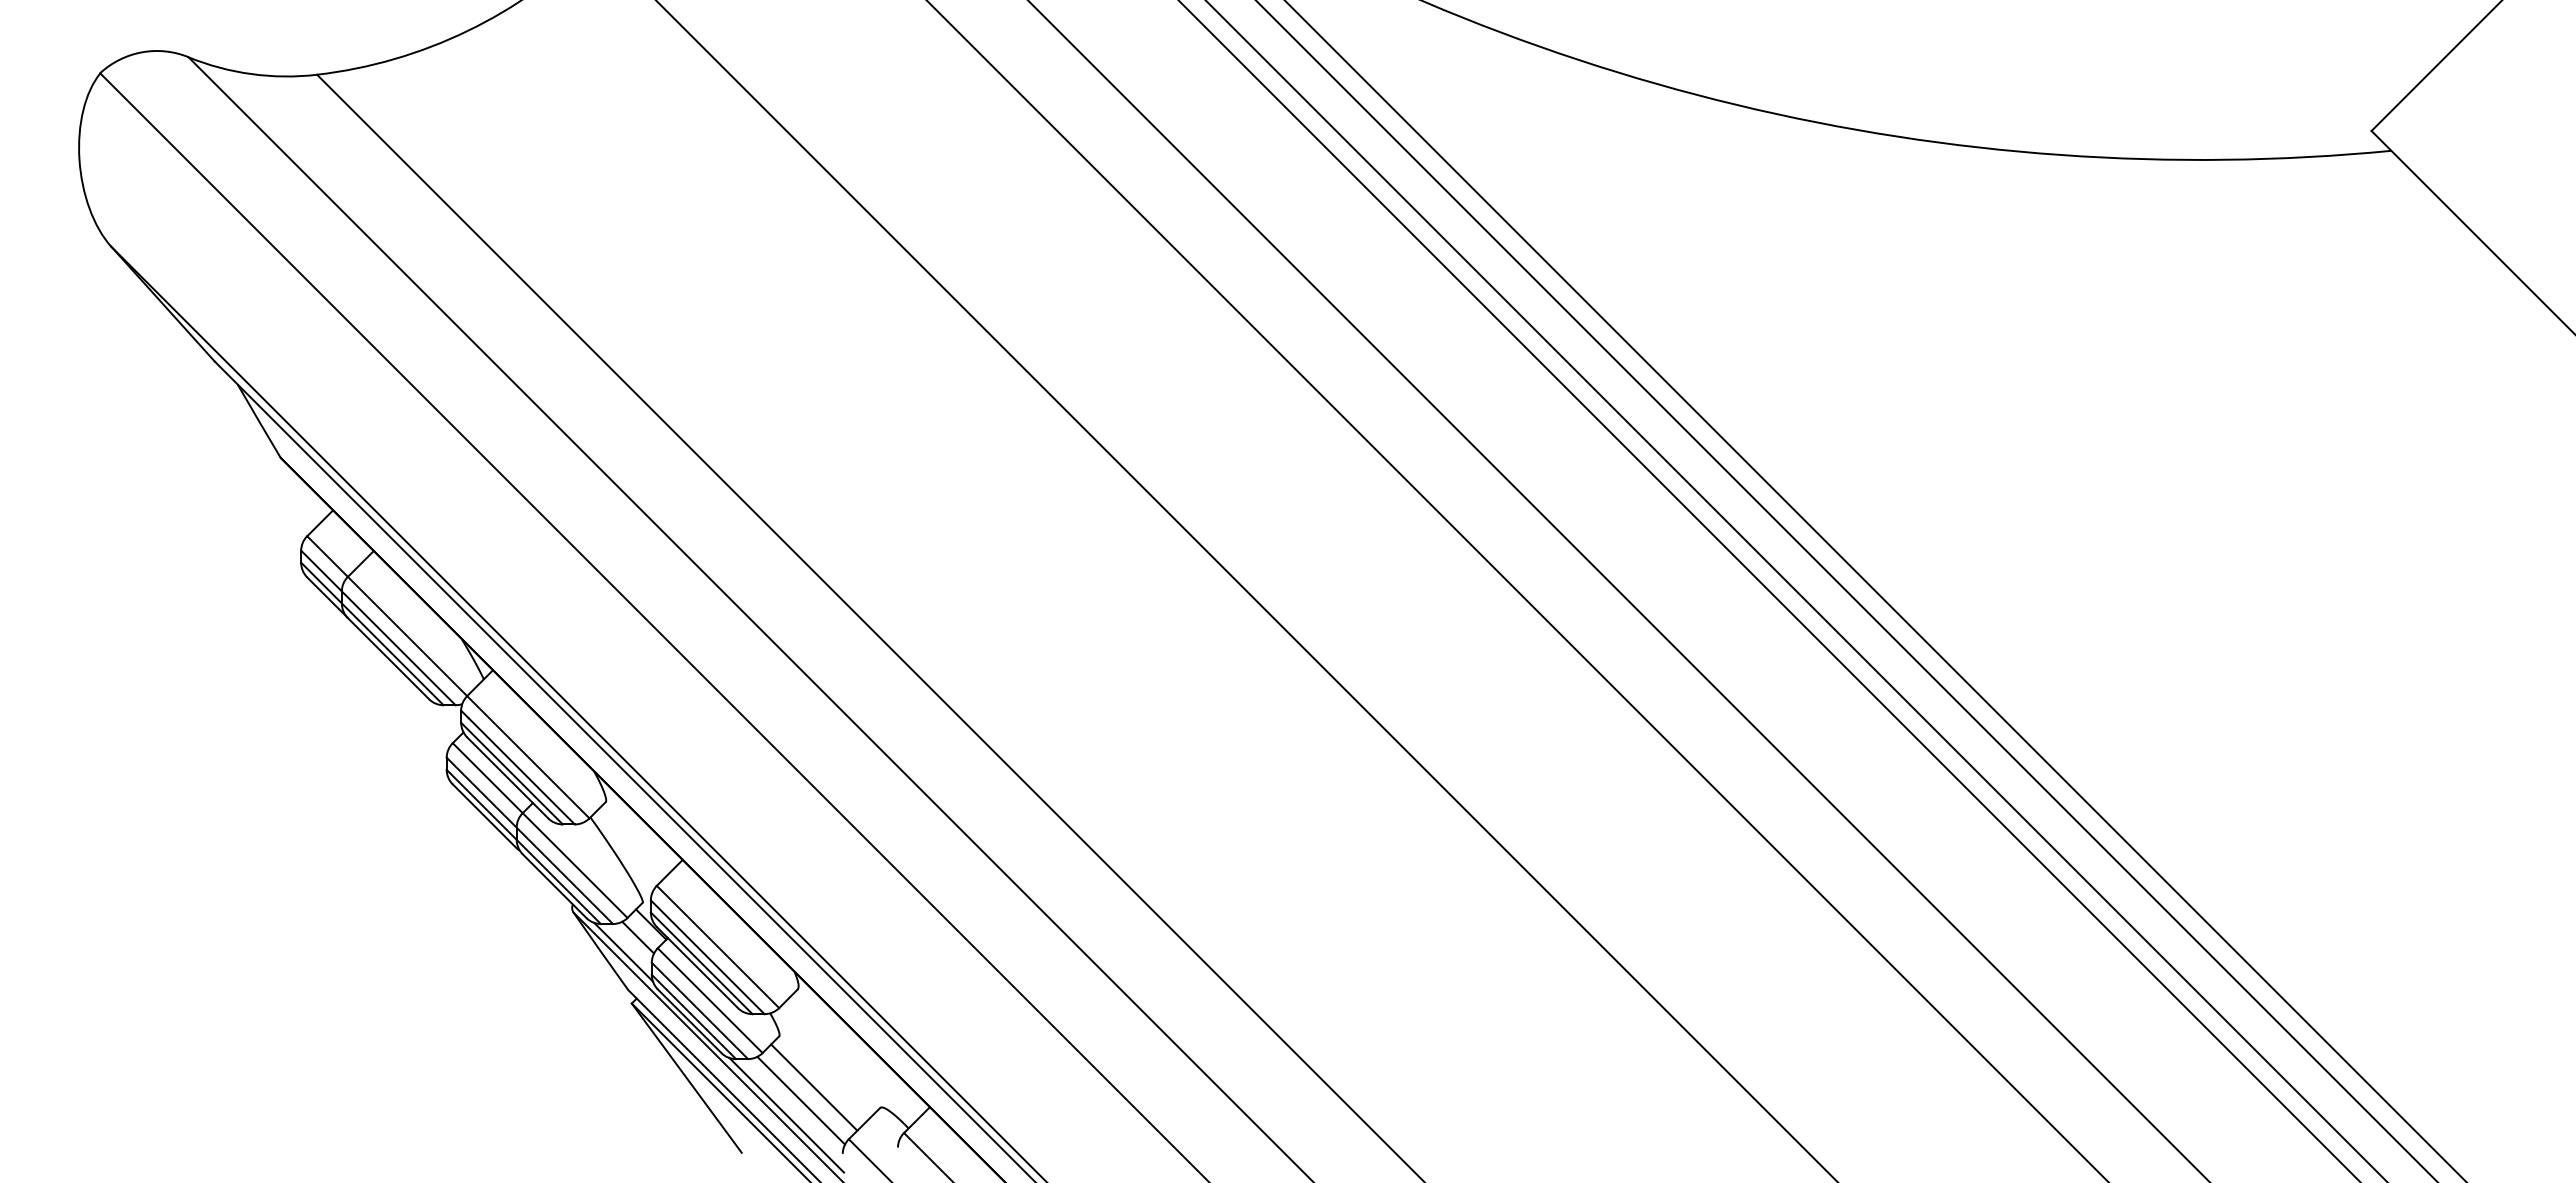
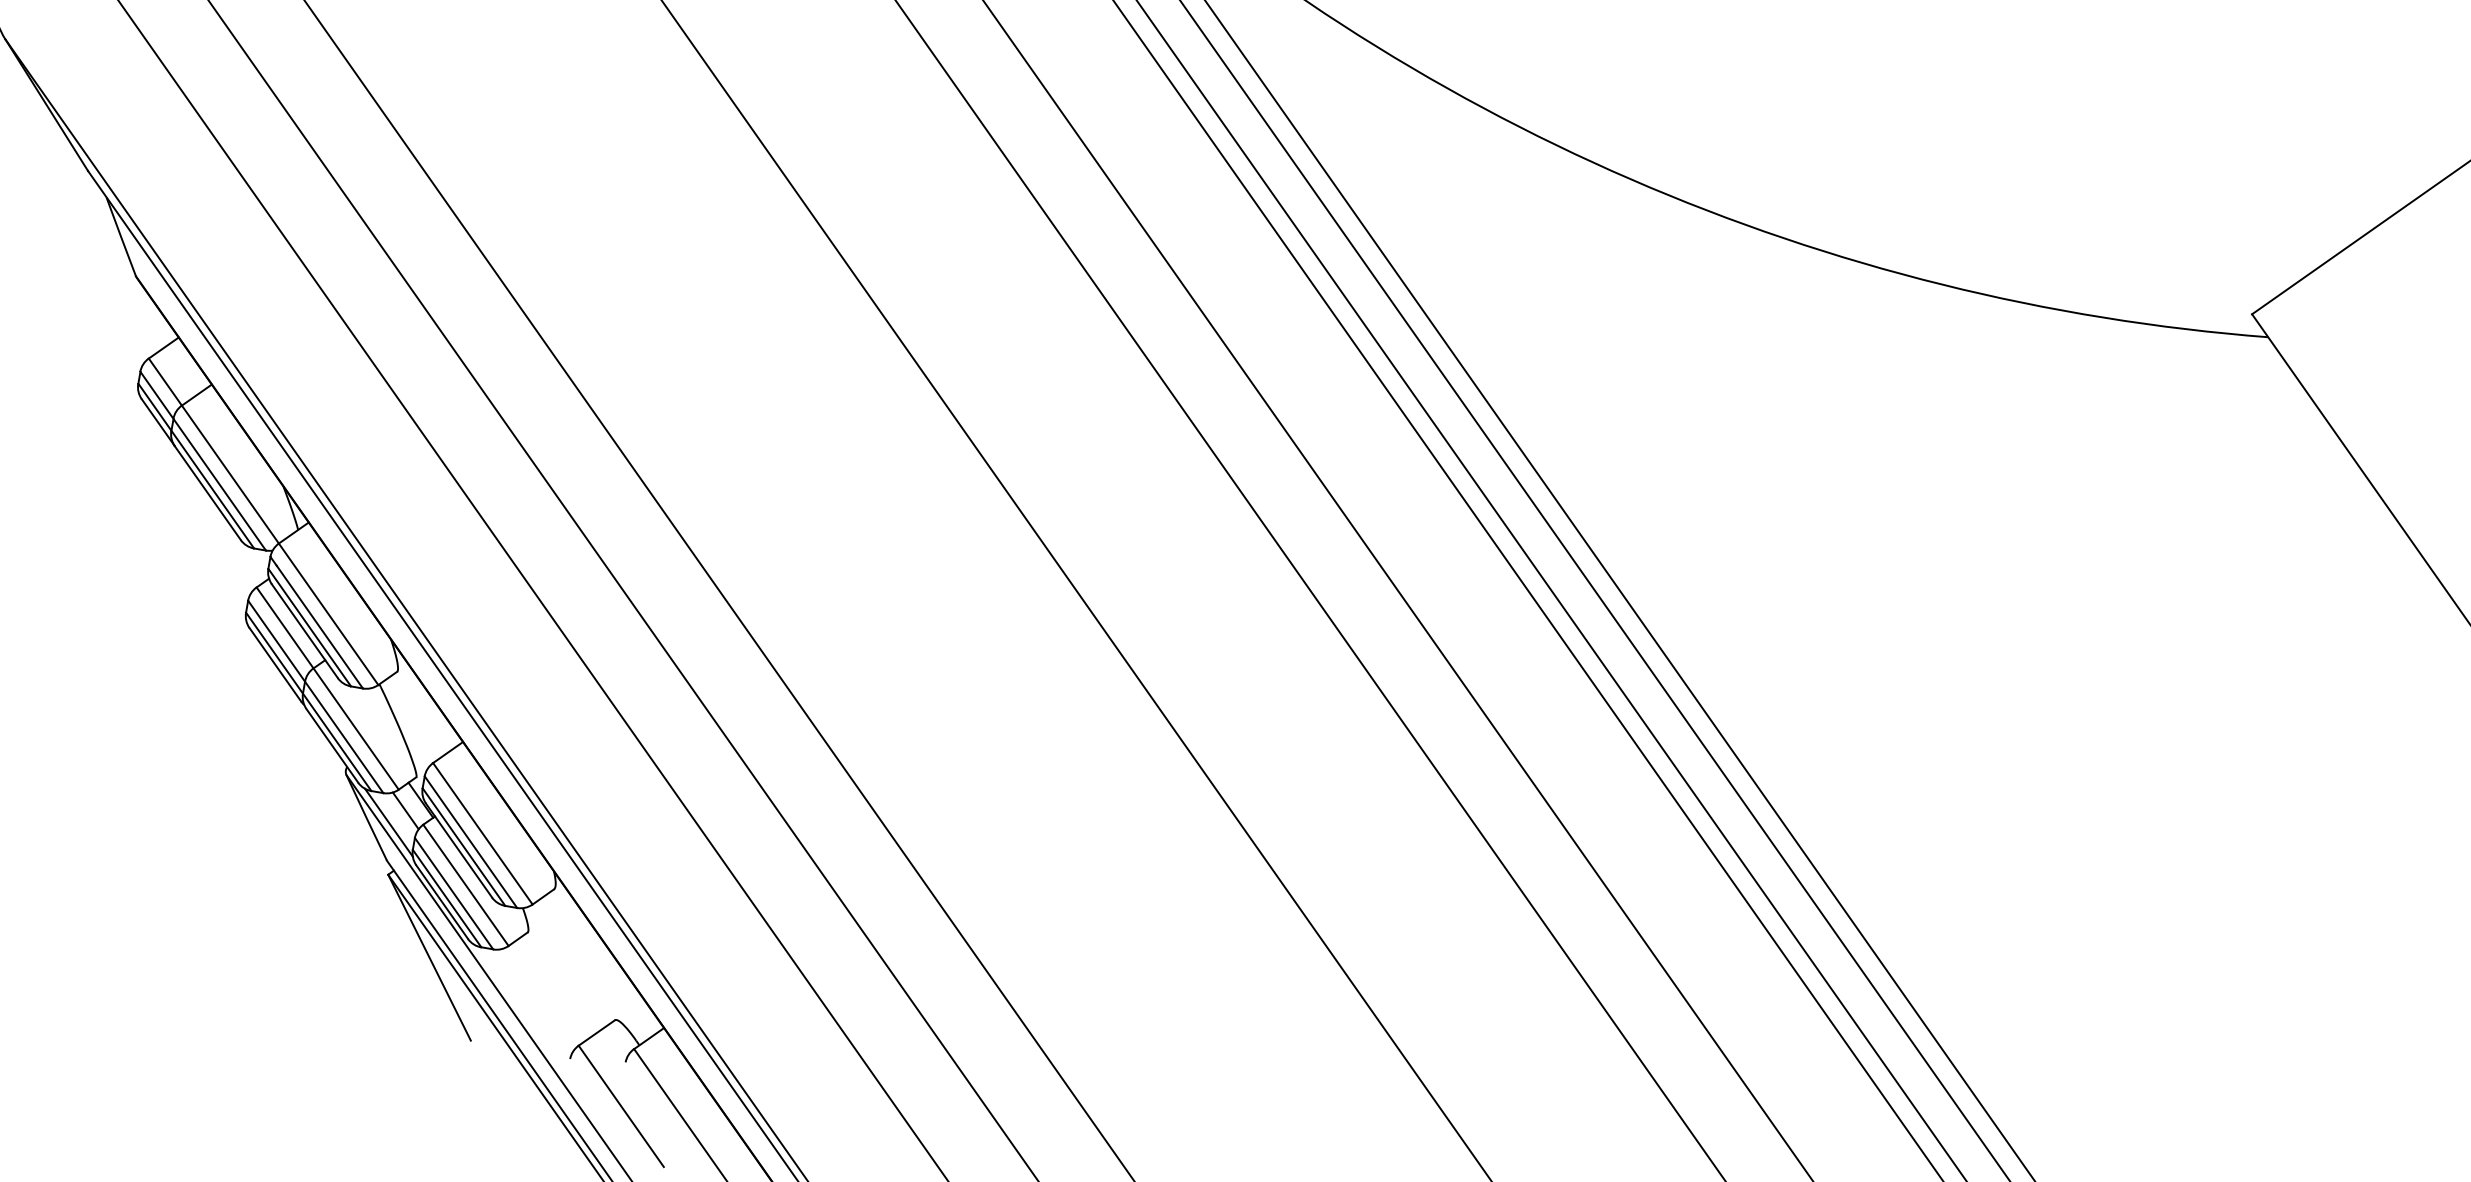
line: (814, 1087) -> (553, 988), removed
line: (801, 1100) -> (538, 999), removed
line: (786, 1114) -> (521, 1010), removed

